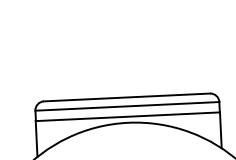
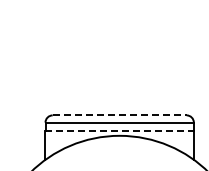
line: (126, 97) -> (119, 115), solid -> dashed
line: (128, 116) -> (120, 130), solid -> dashed

